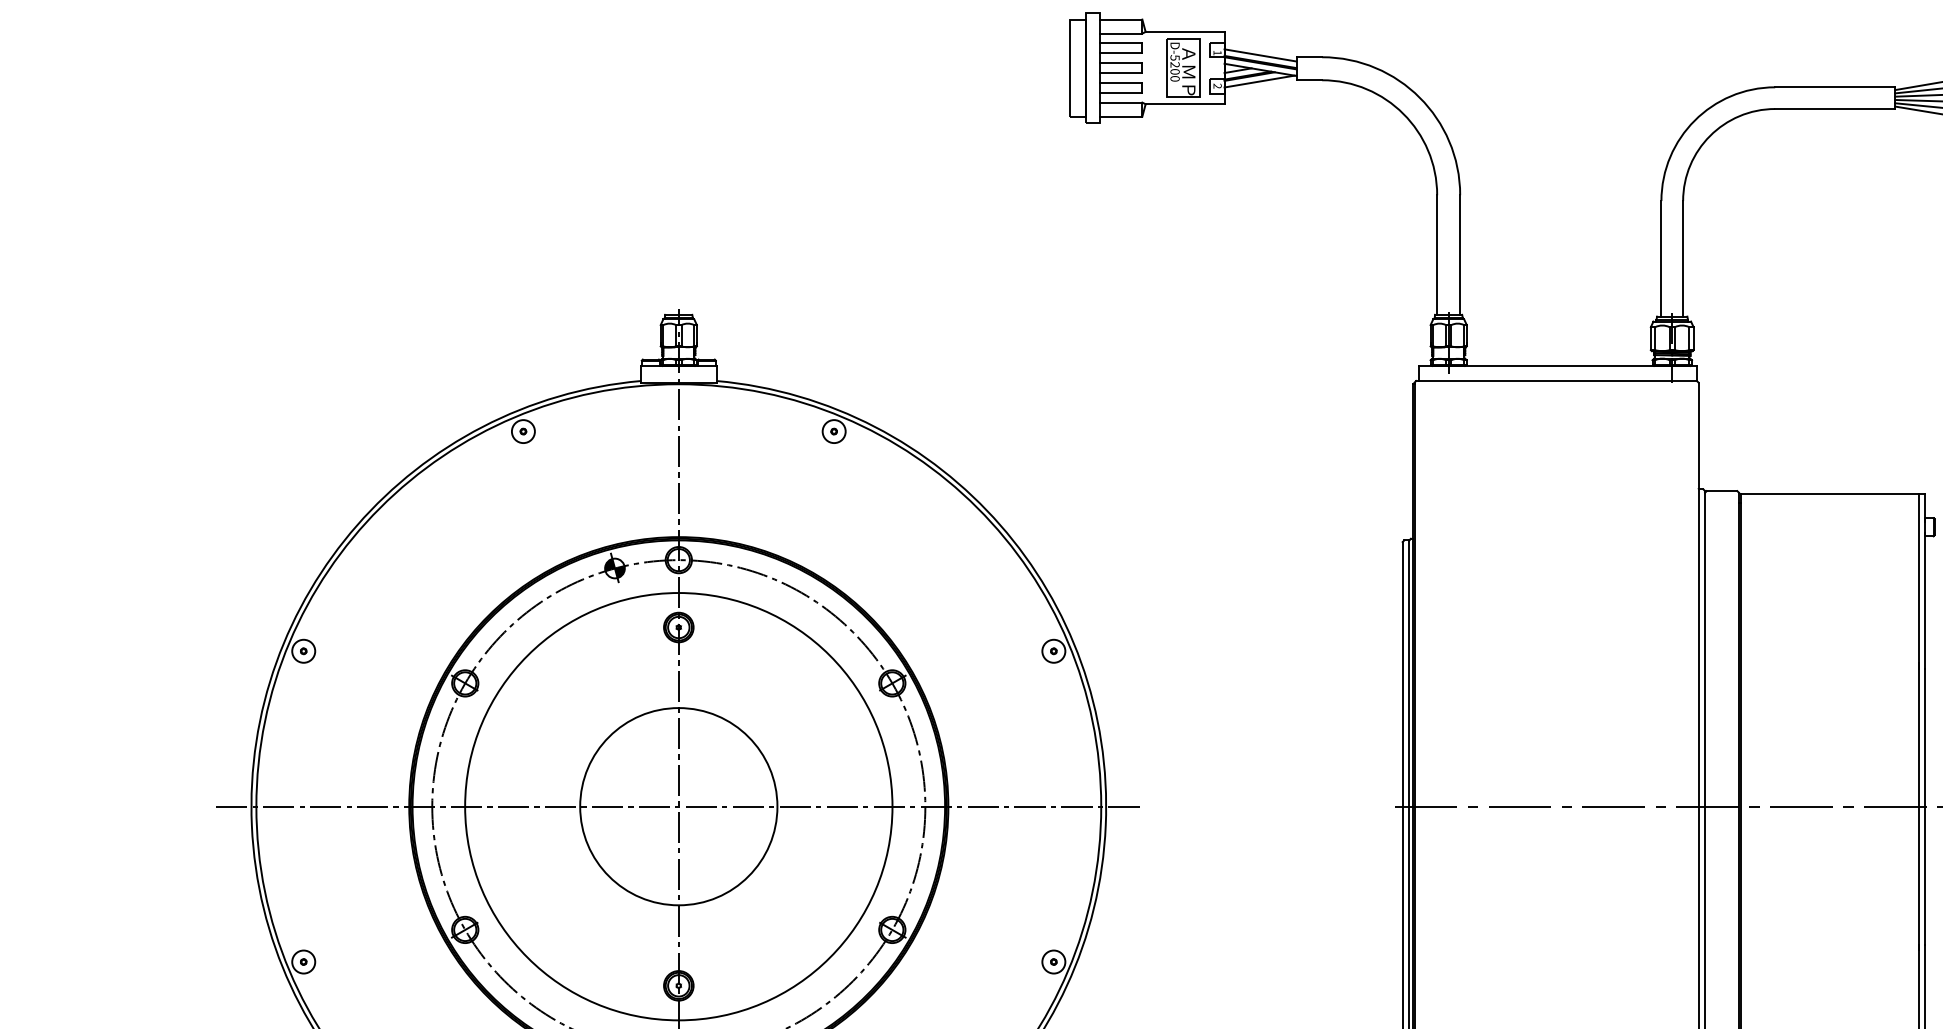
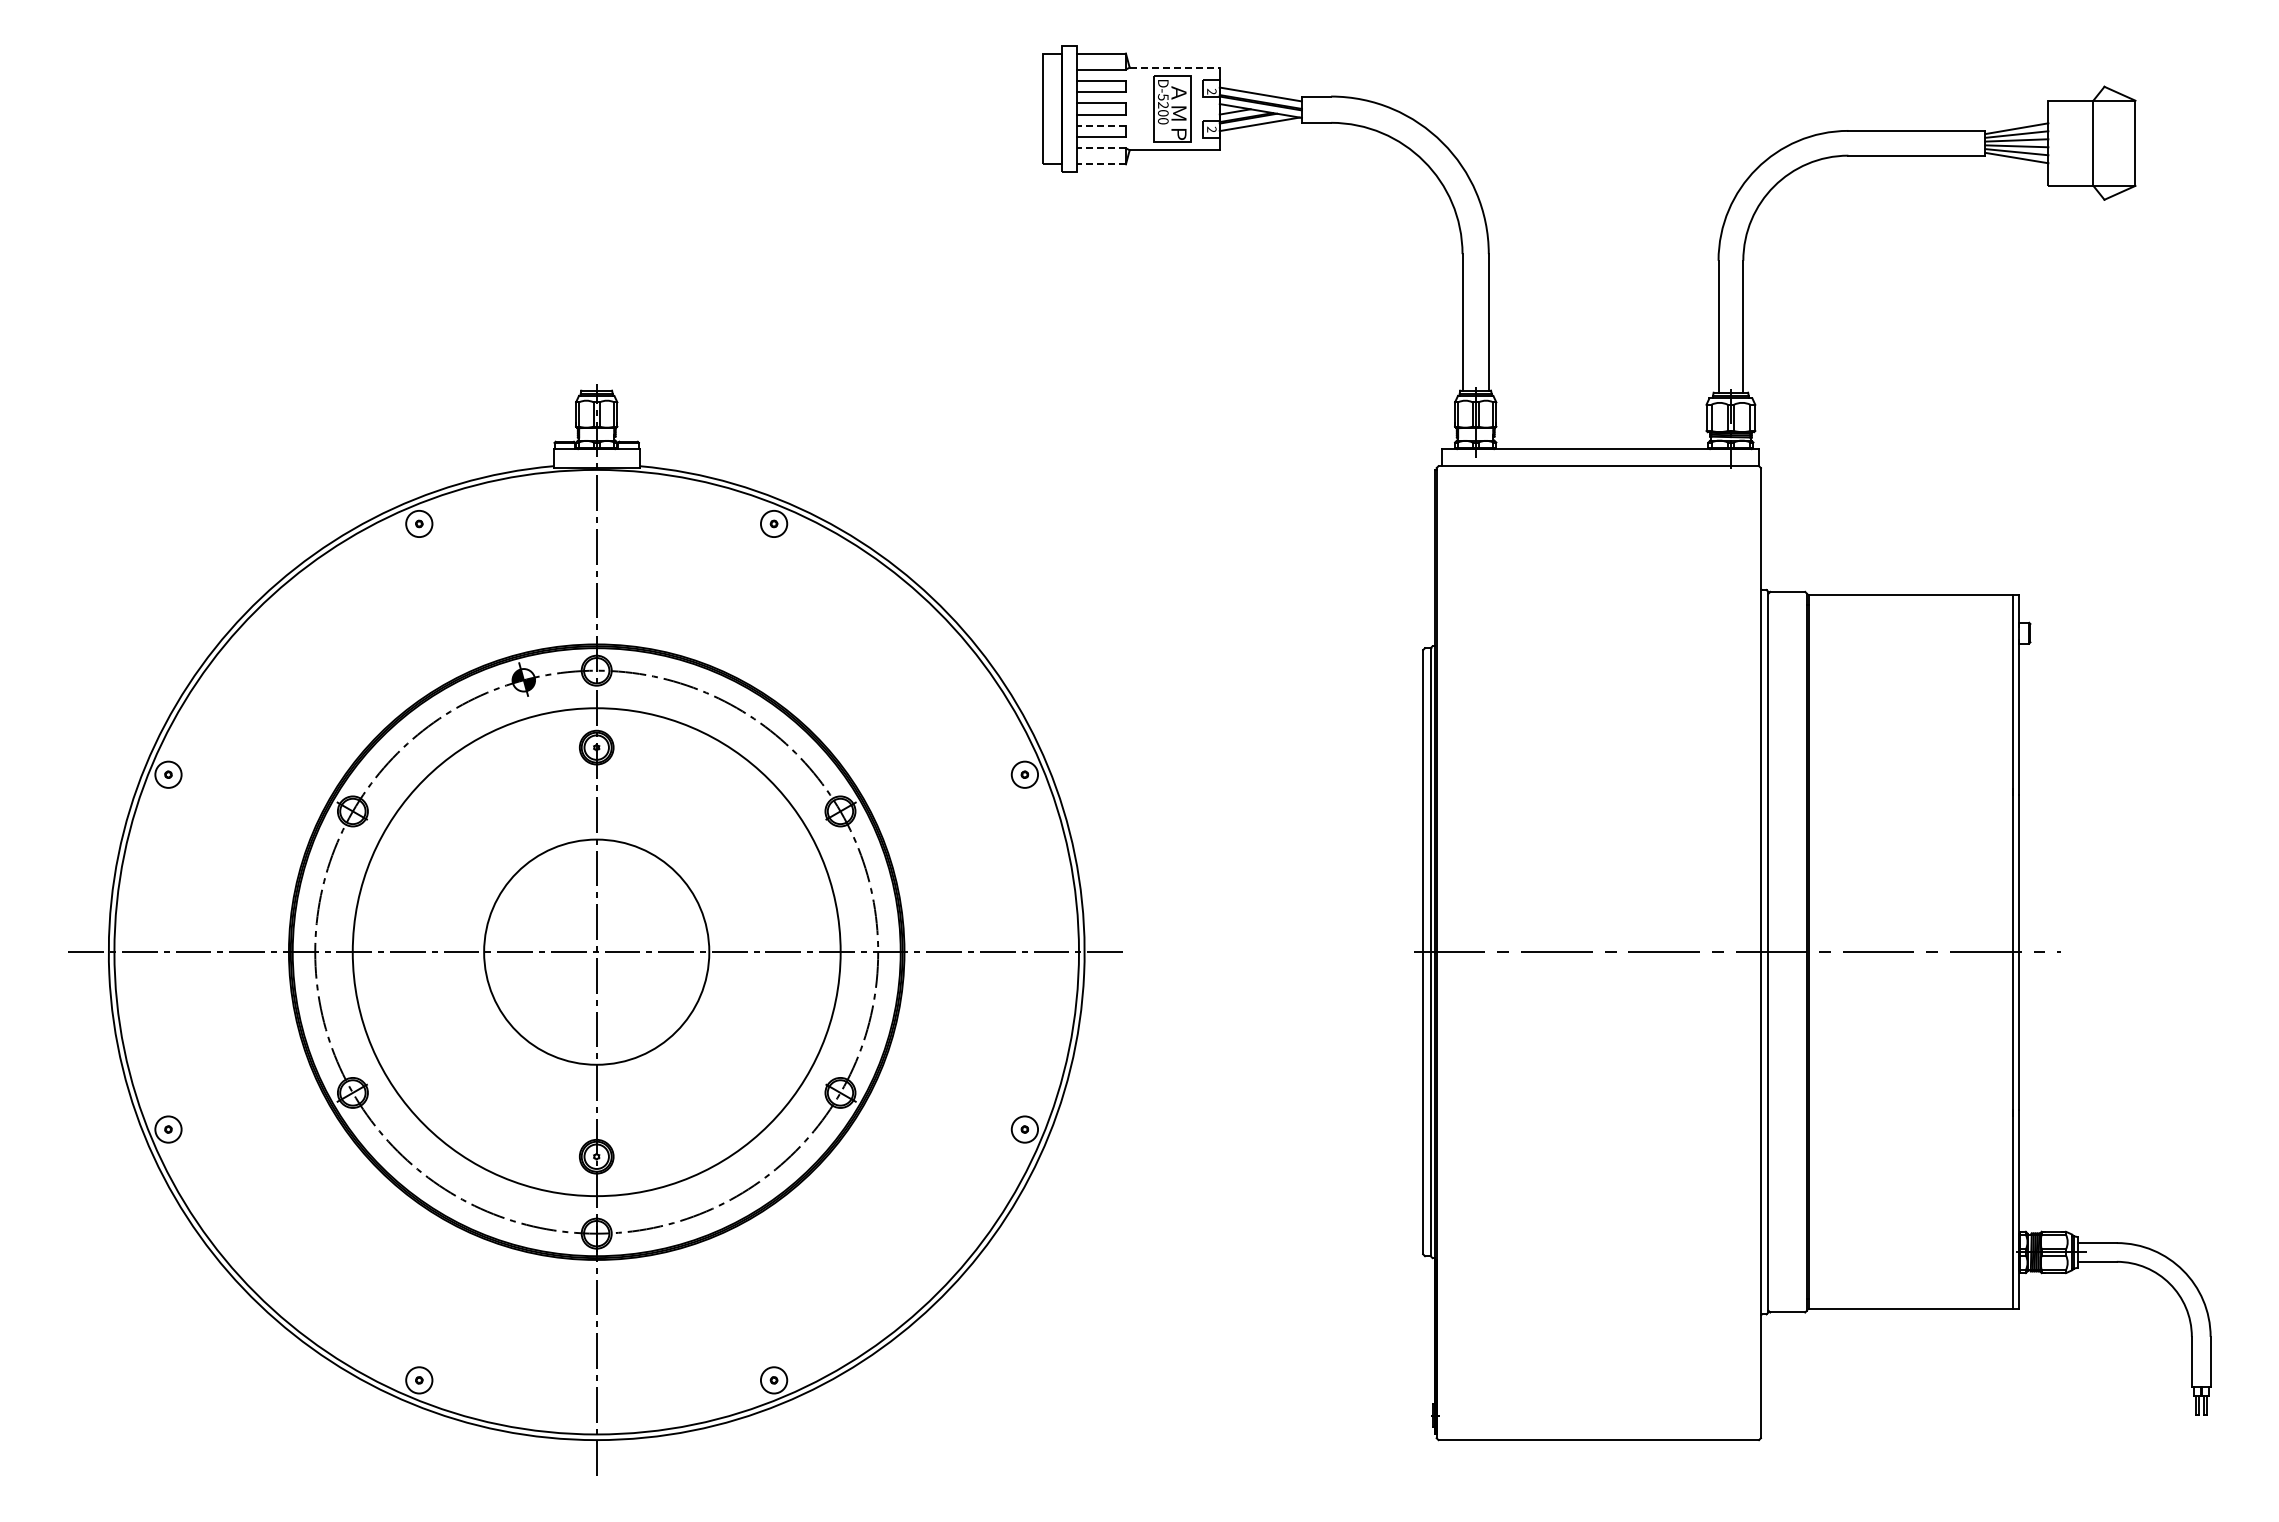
line: (1185, 31) -> (1175, 67), solid -> dashed
text: (1217, 52) -> (1211, 91), 1 -> 2
line: (1120, 82) -> (1101, 125), solid -> dashed
line: (1120, 102) -> (1101, 148), solid -> dashed
line: (1120, 116) -> (1101, 164), solid -> dashed

